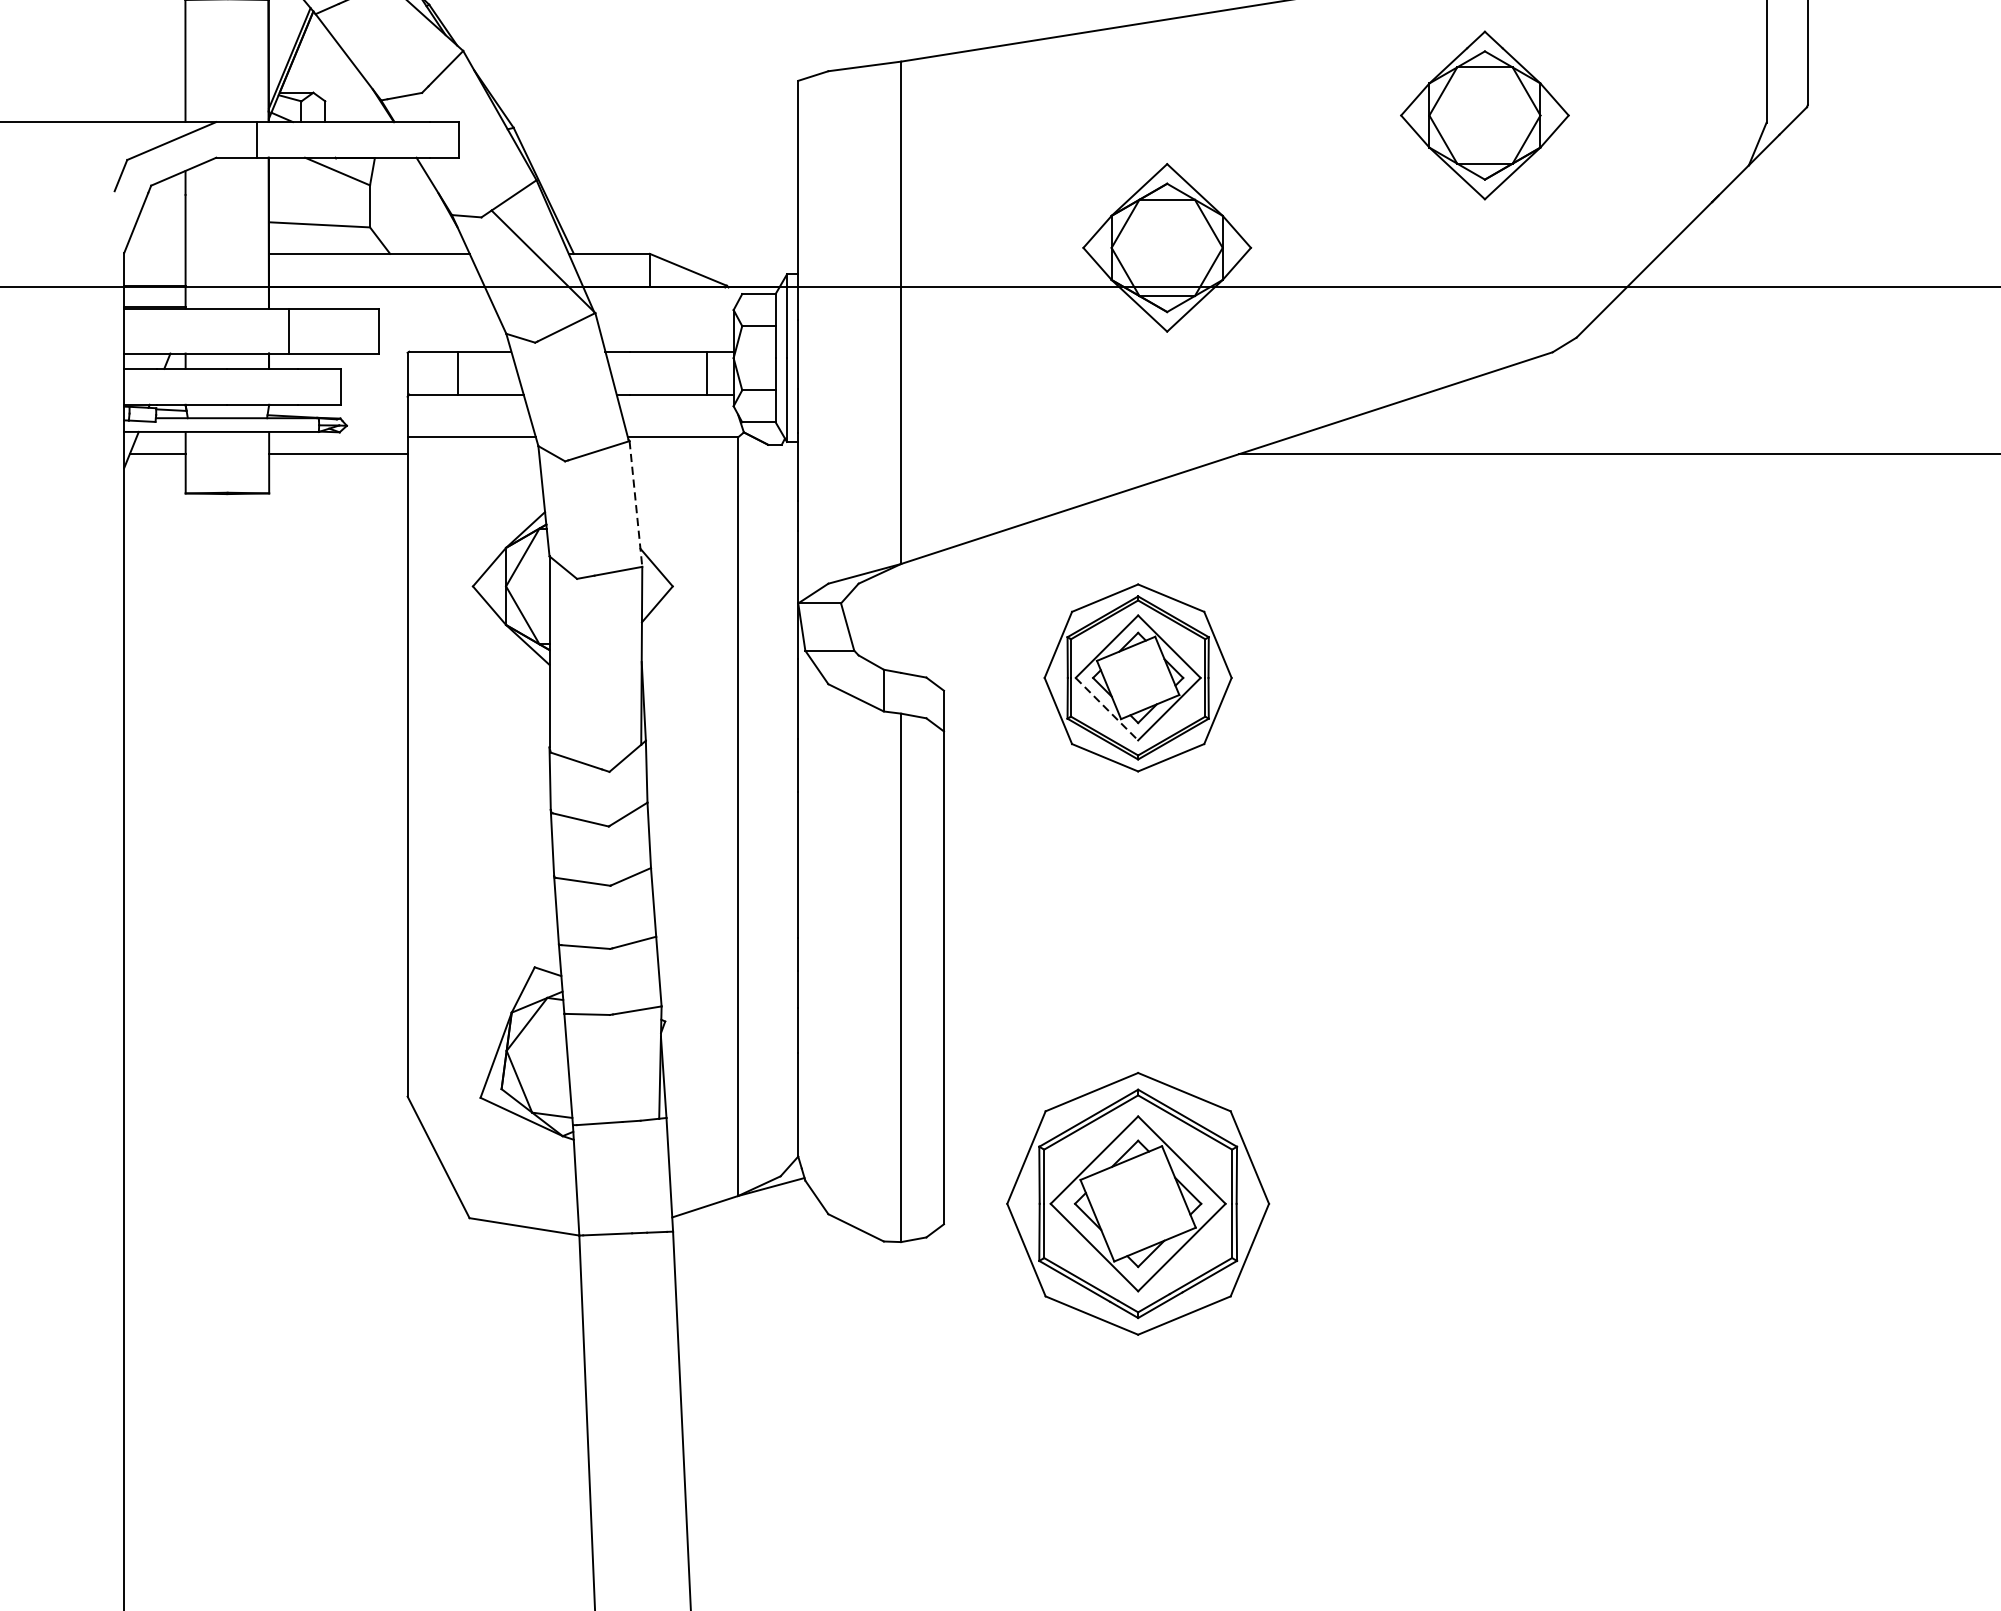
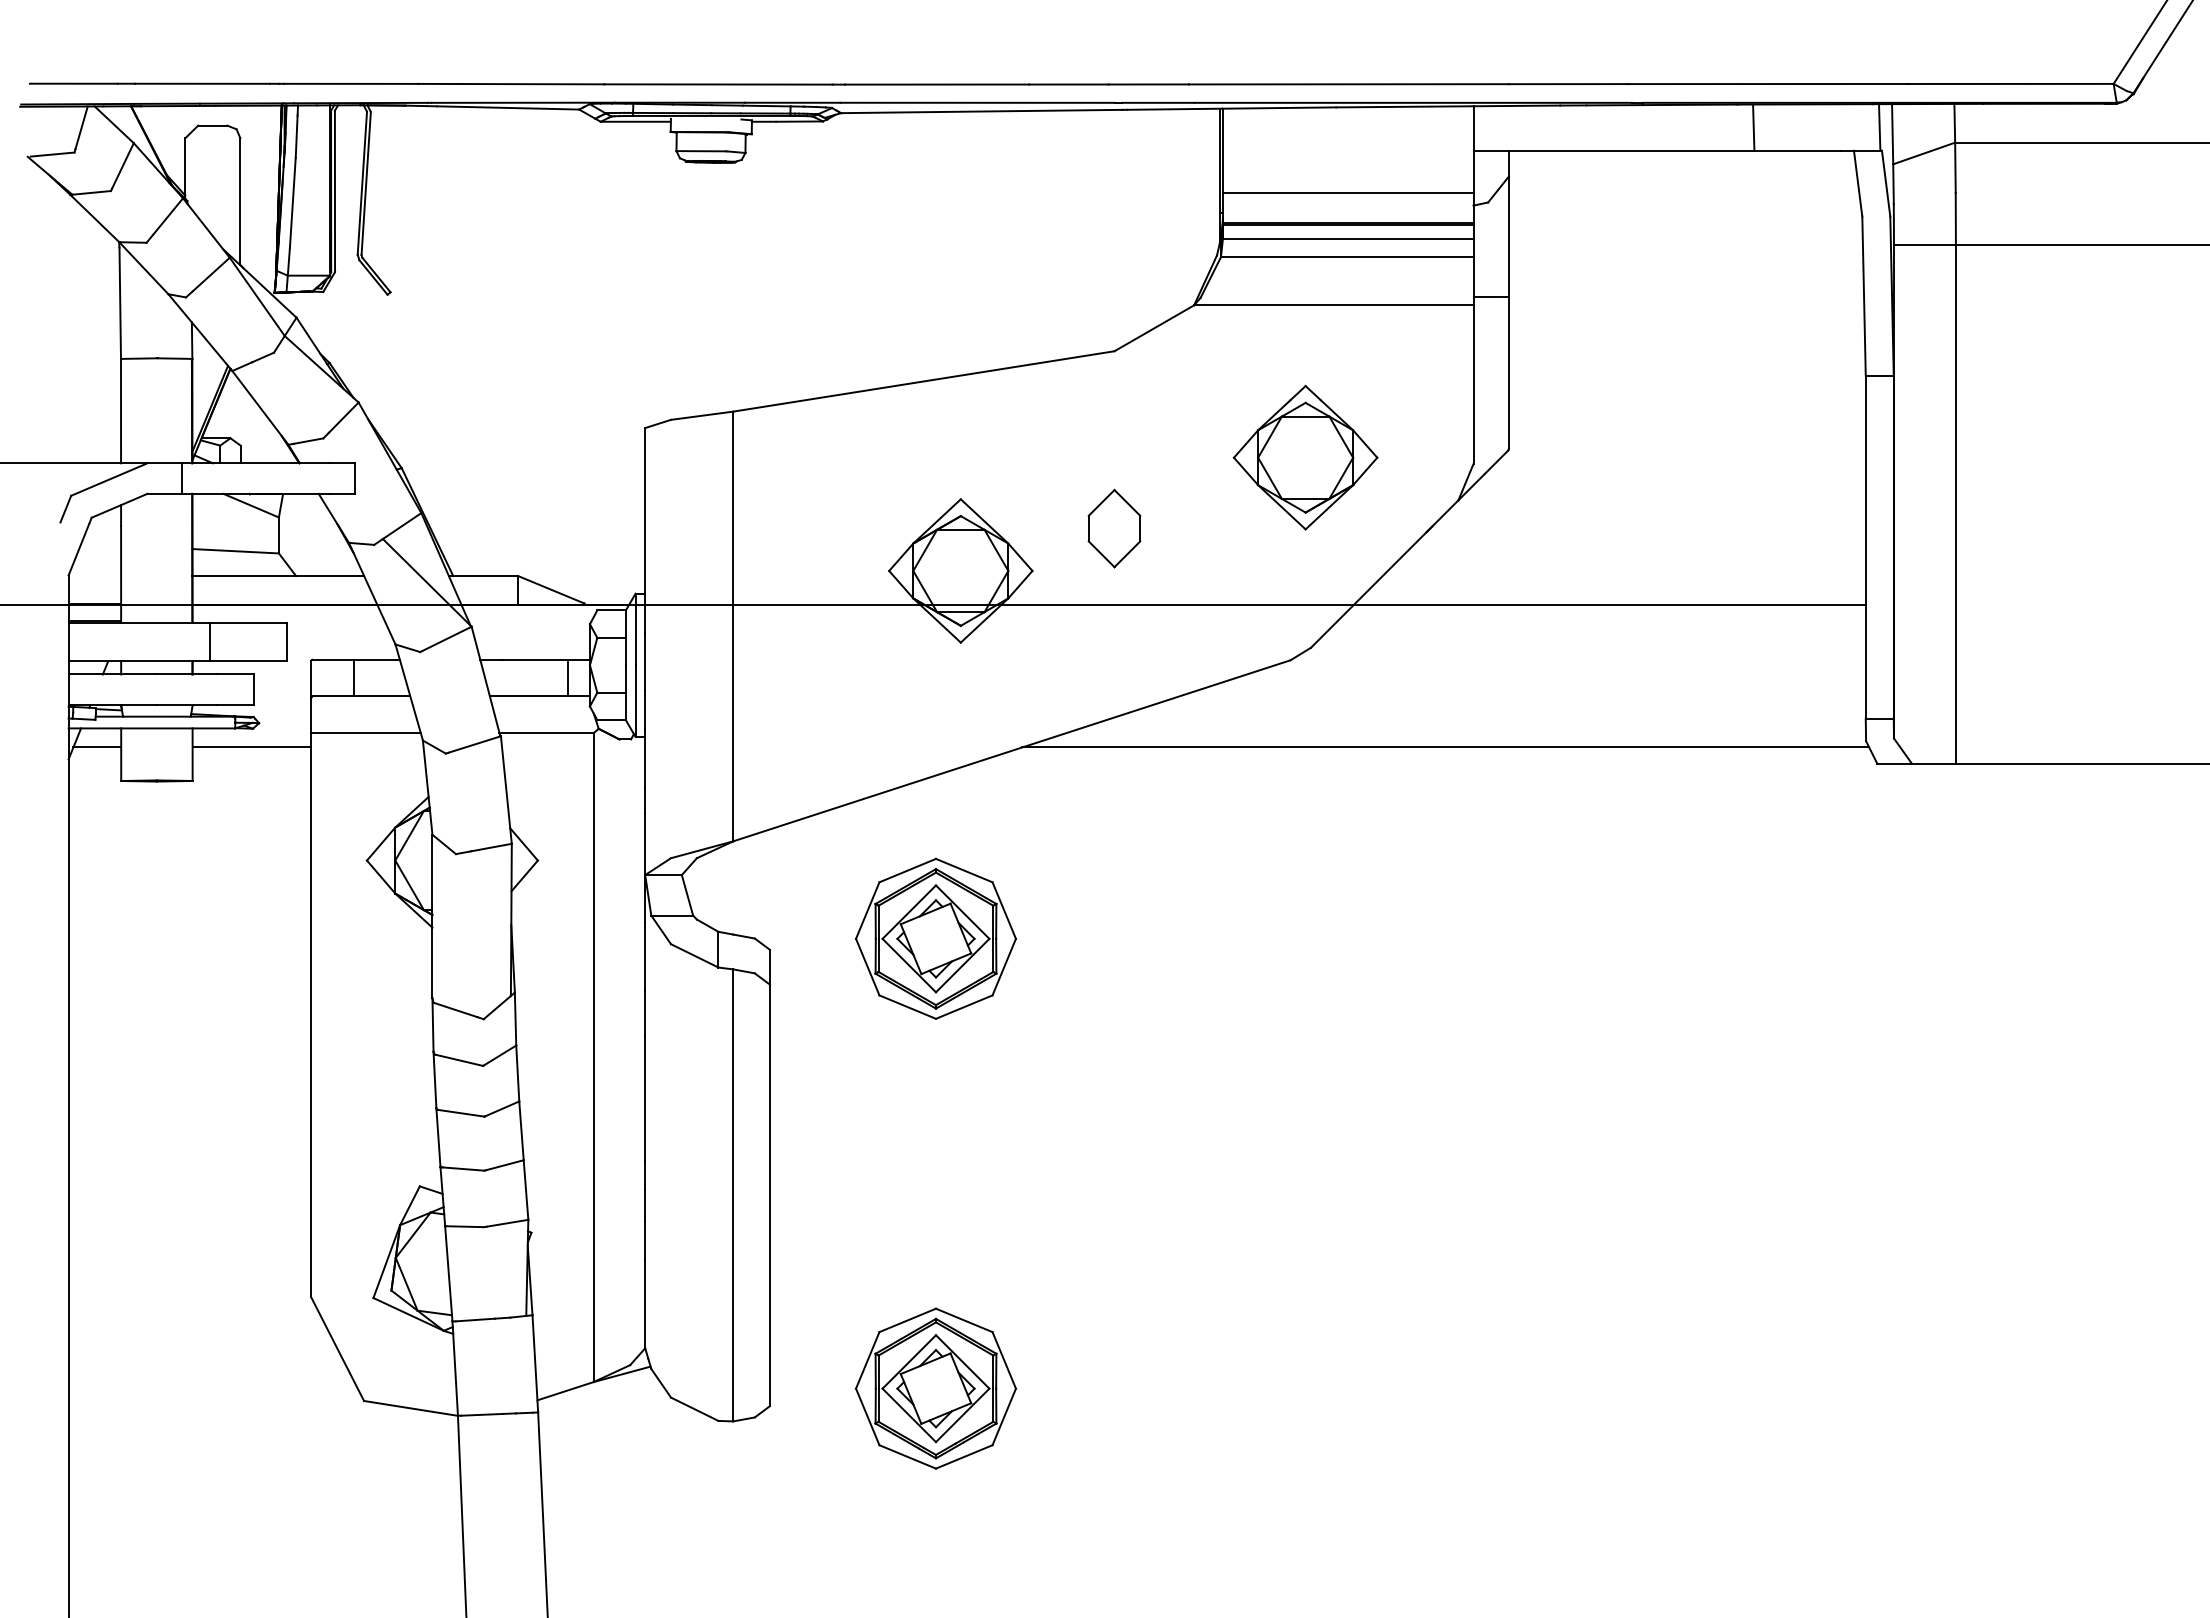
part: (1484, 115) -> (1305, 457), moved
part: (1346, 198) -> (1114, 528), added
line: (636, 504) -> (506, 790), dashed -> solid
line: (1107, 709) -> (909, 965), dashed -> solid
part: (1137, 1203) -> (935, 1388), size x0.71

